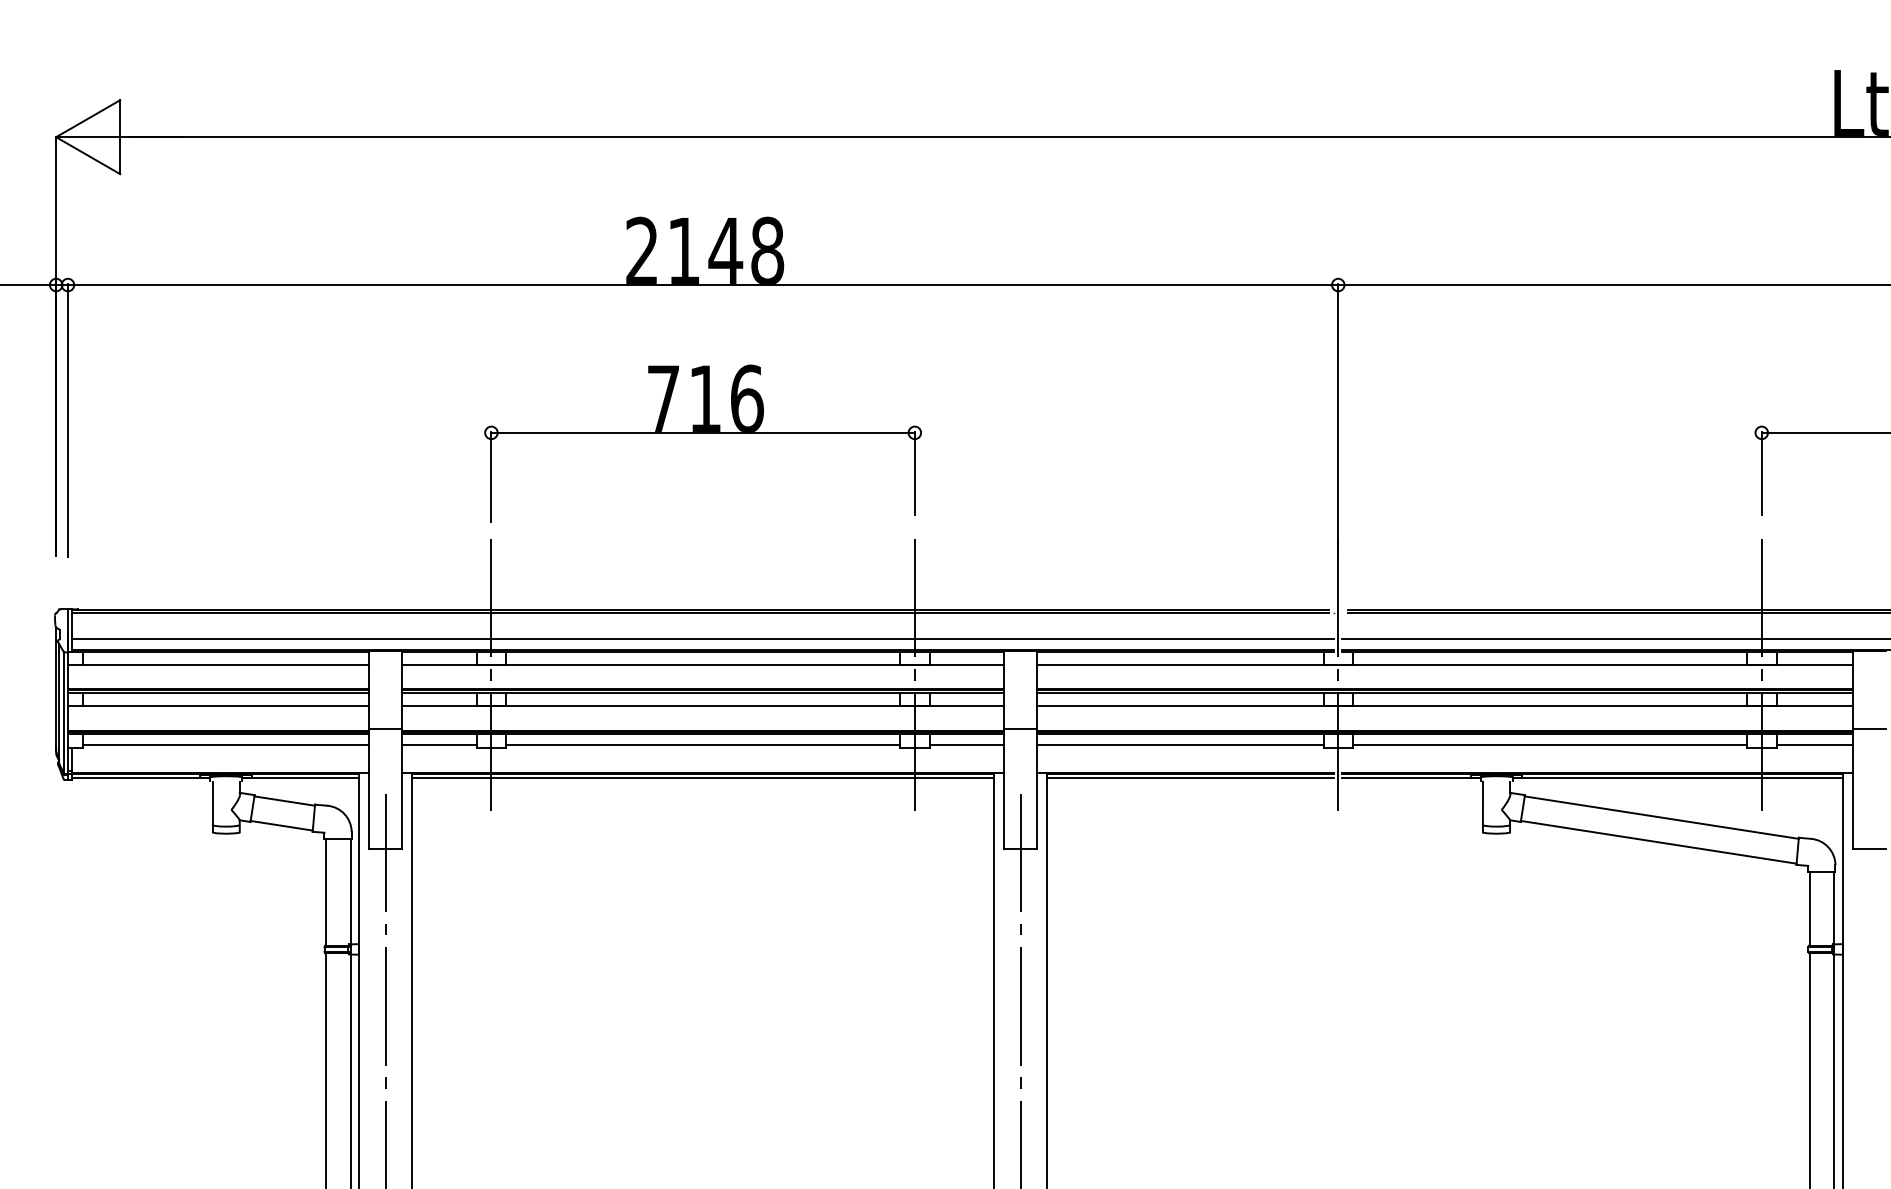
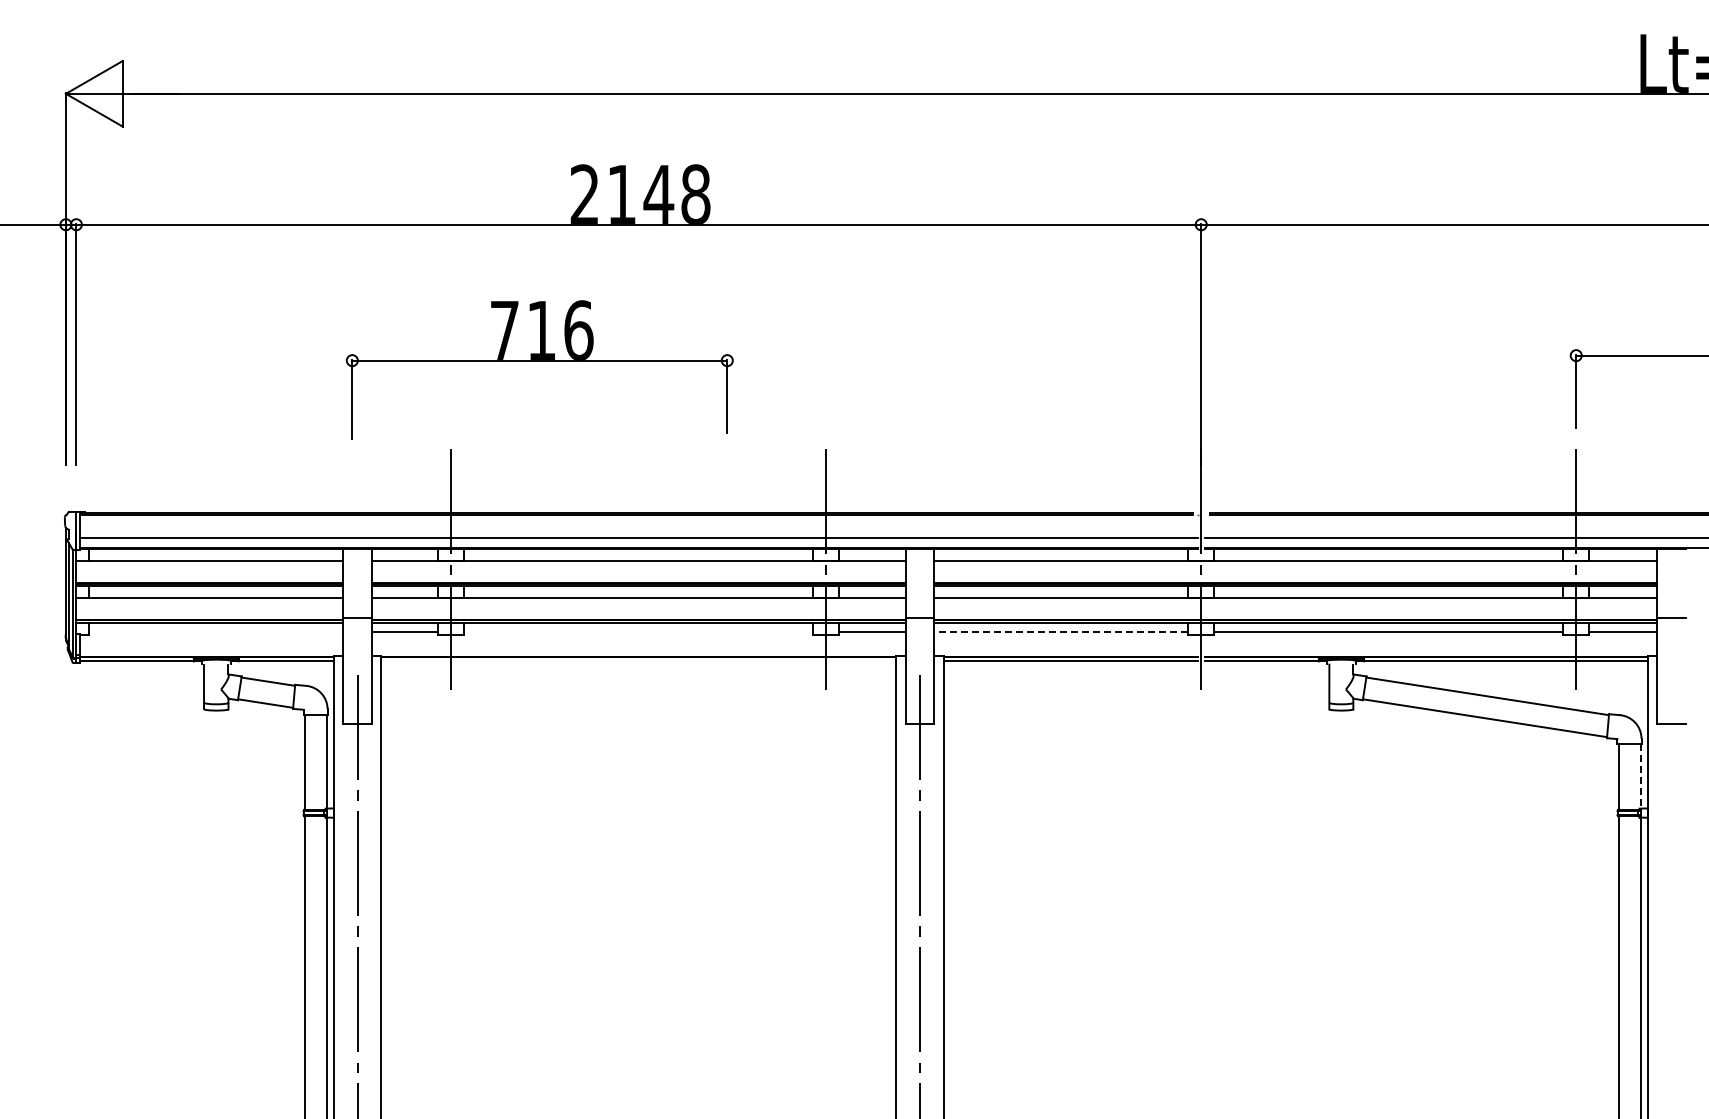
part: (702, 433) -> (539, 361), moved
line: (226, 745) -> (216, 632), removed
line: (702, 745) -> (638, 632), removed
line: (1180, 745) -> (1061, 632), solid -> dashed
line: (702, 778) -> (638, 661), removed
line: (1834, 908) -> (1640, 776), solid -> dashed

